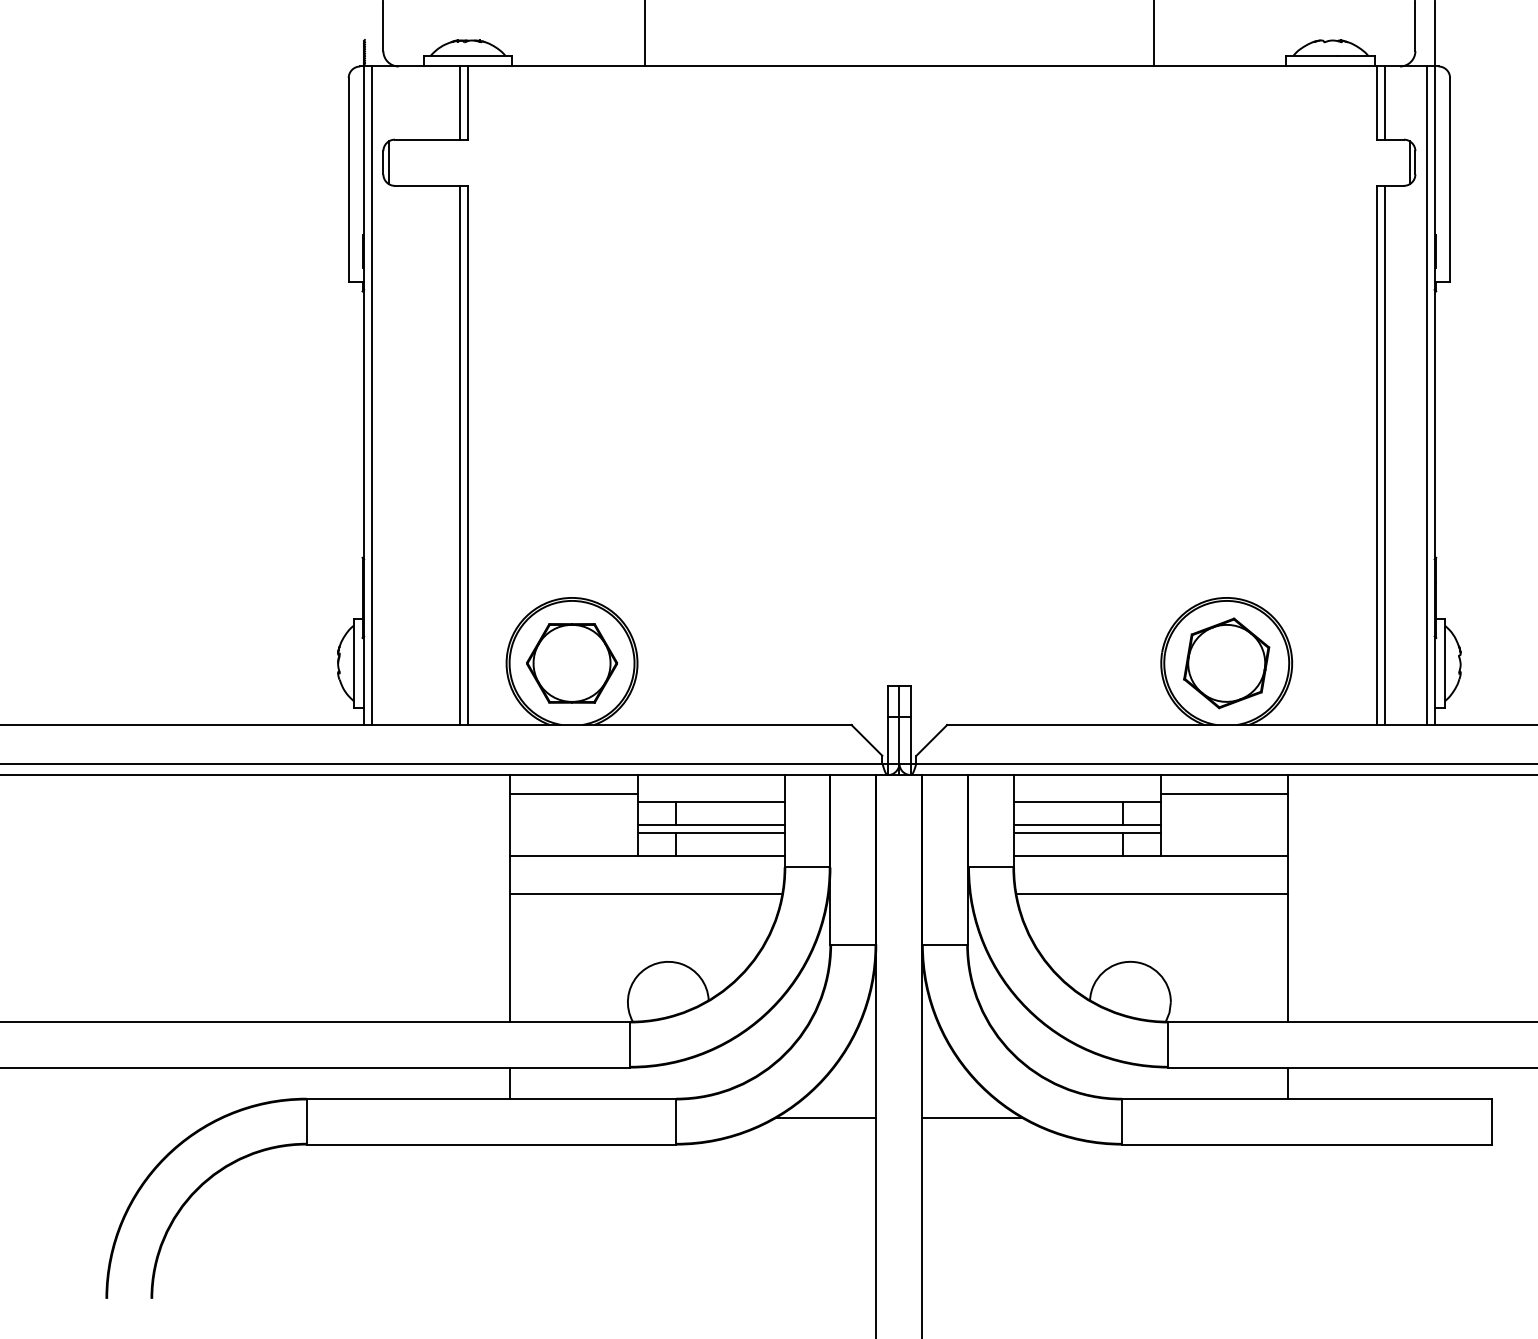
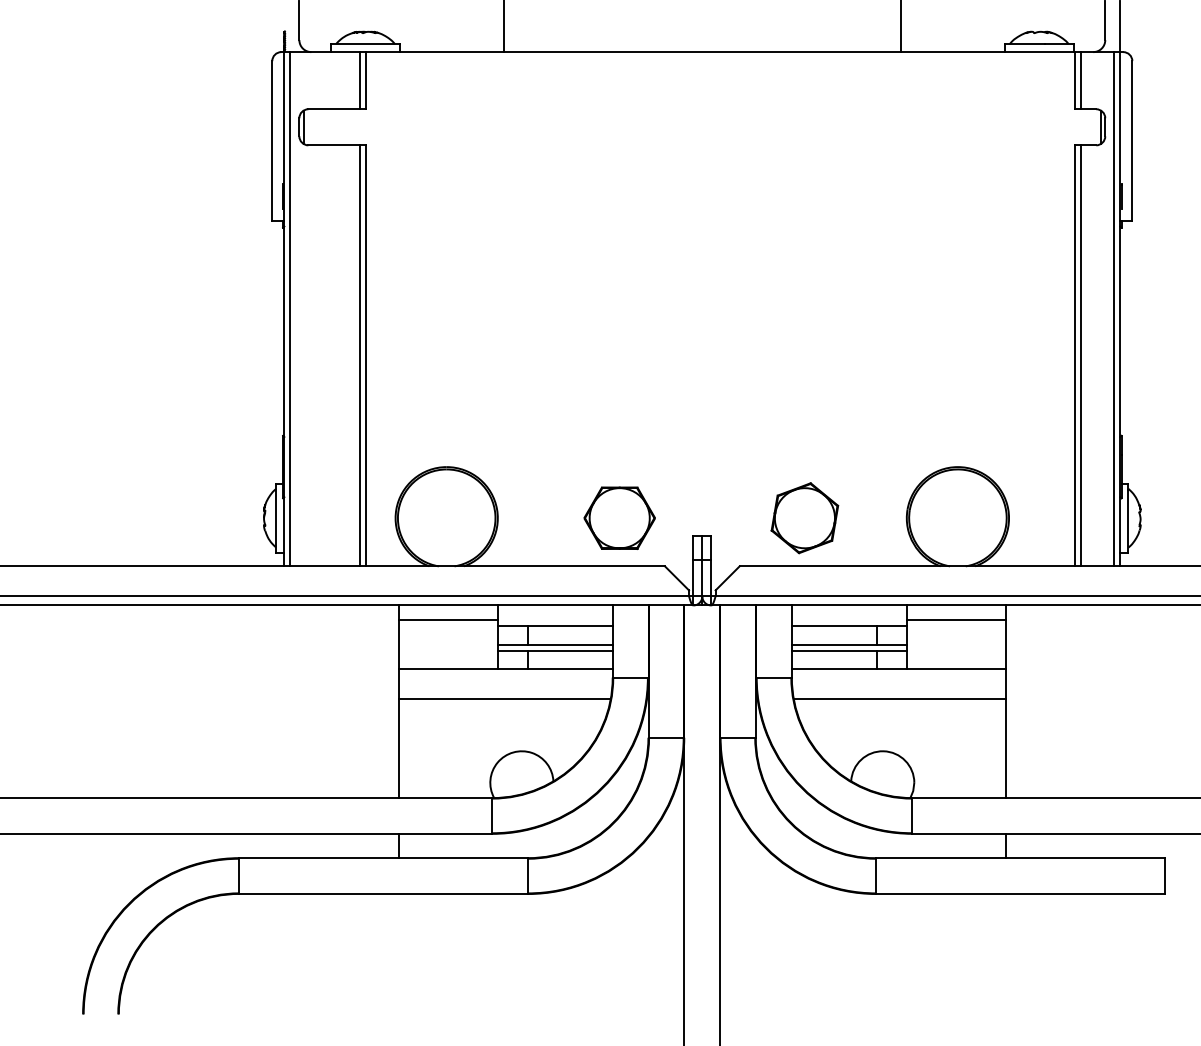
part: (571, 662) -> (619, 517), moved
part: (1226, 663) -> (804, 518), moved
line: (826, 1118) -> (645, 873), removed
line: (972, 1118) -> (759, 873), removed

